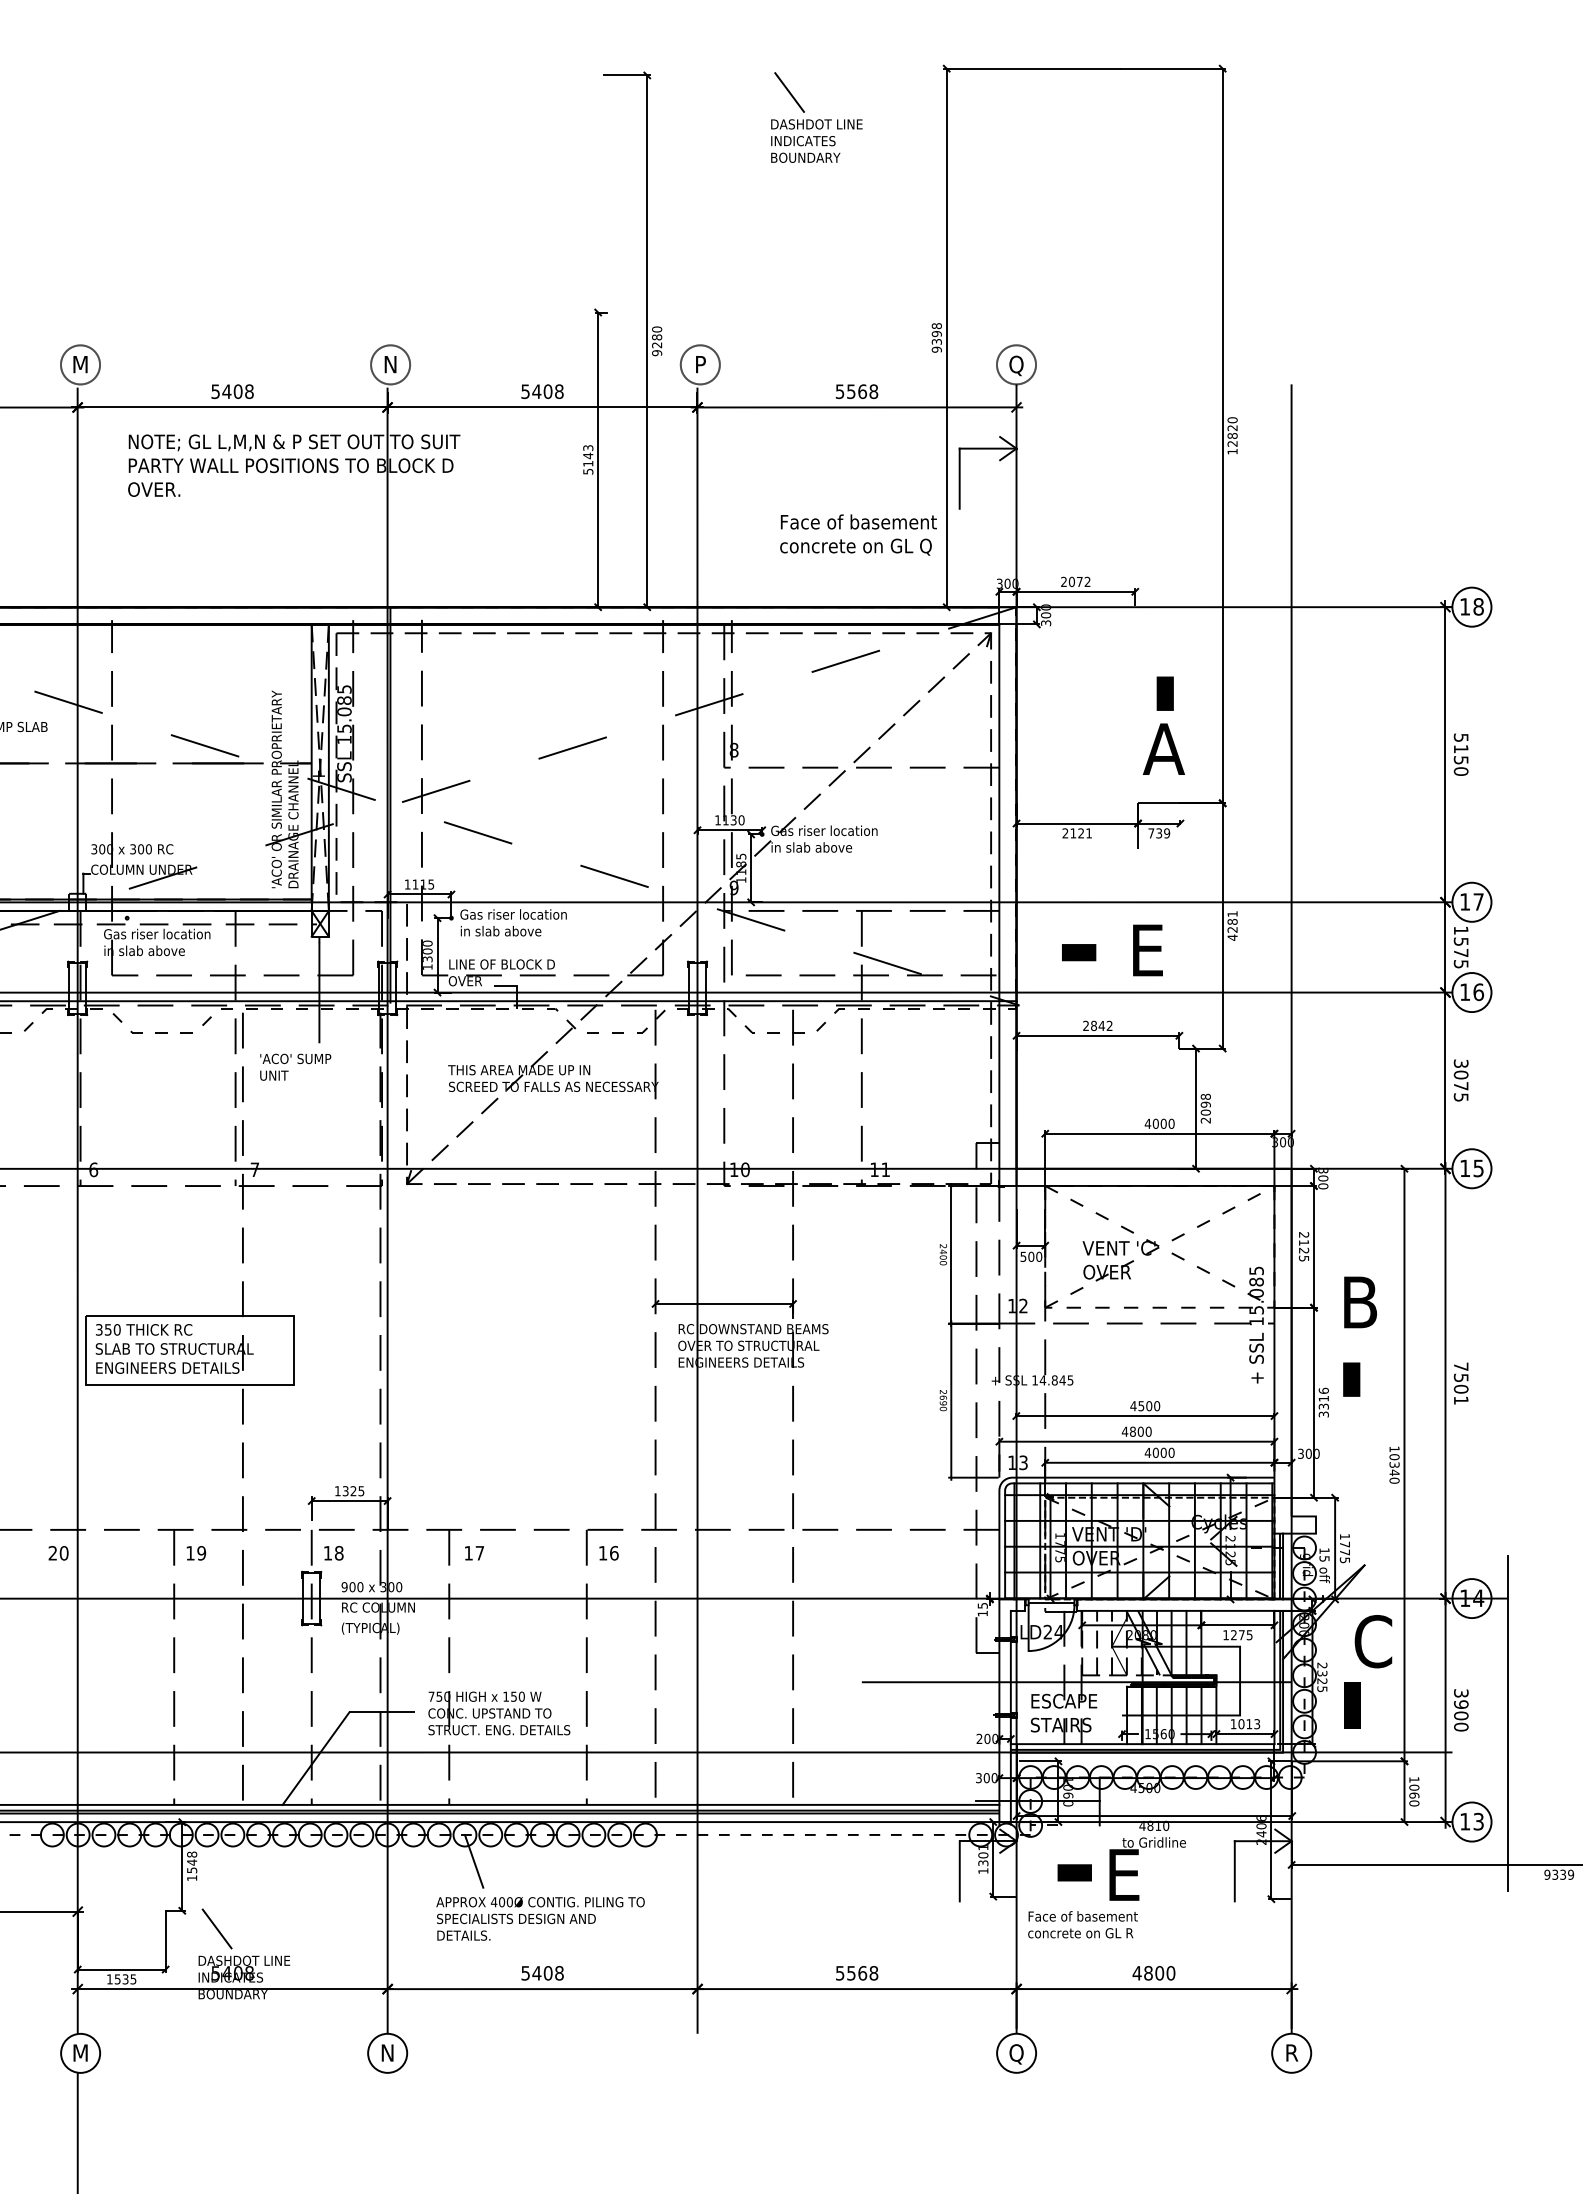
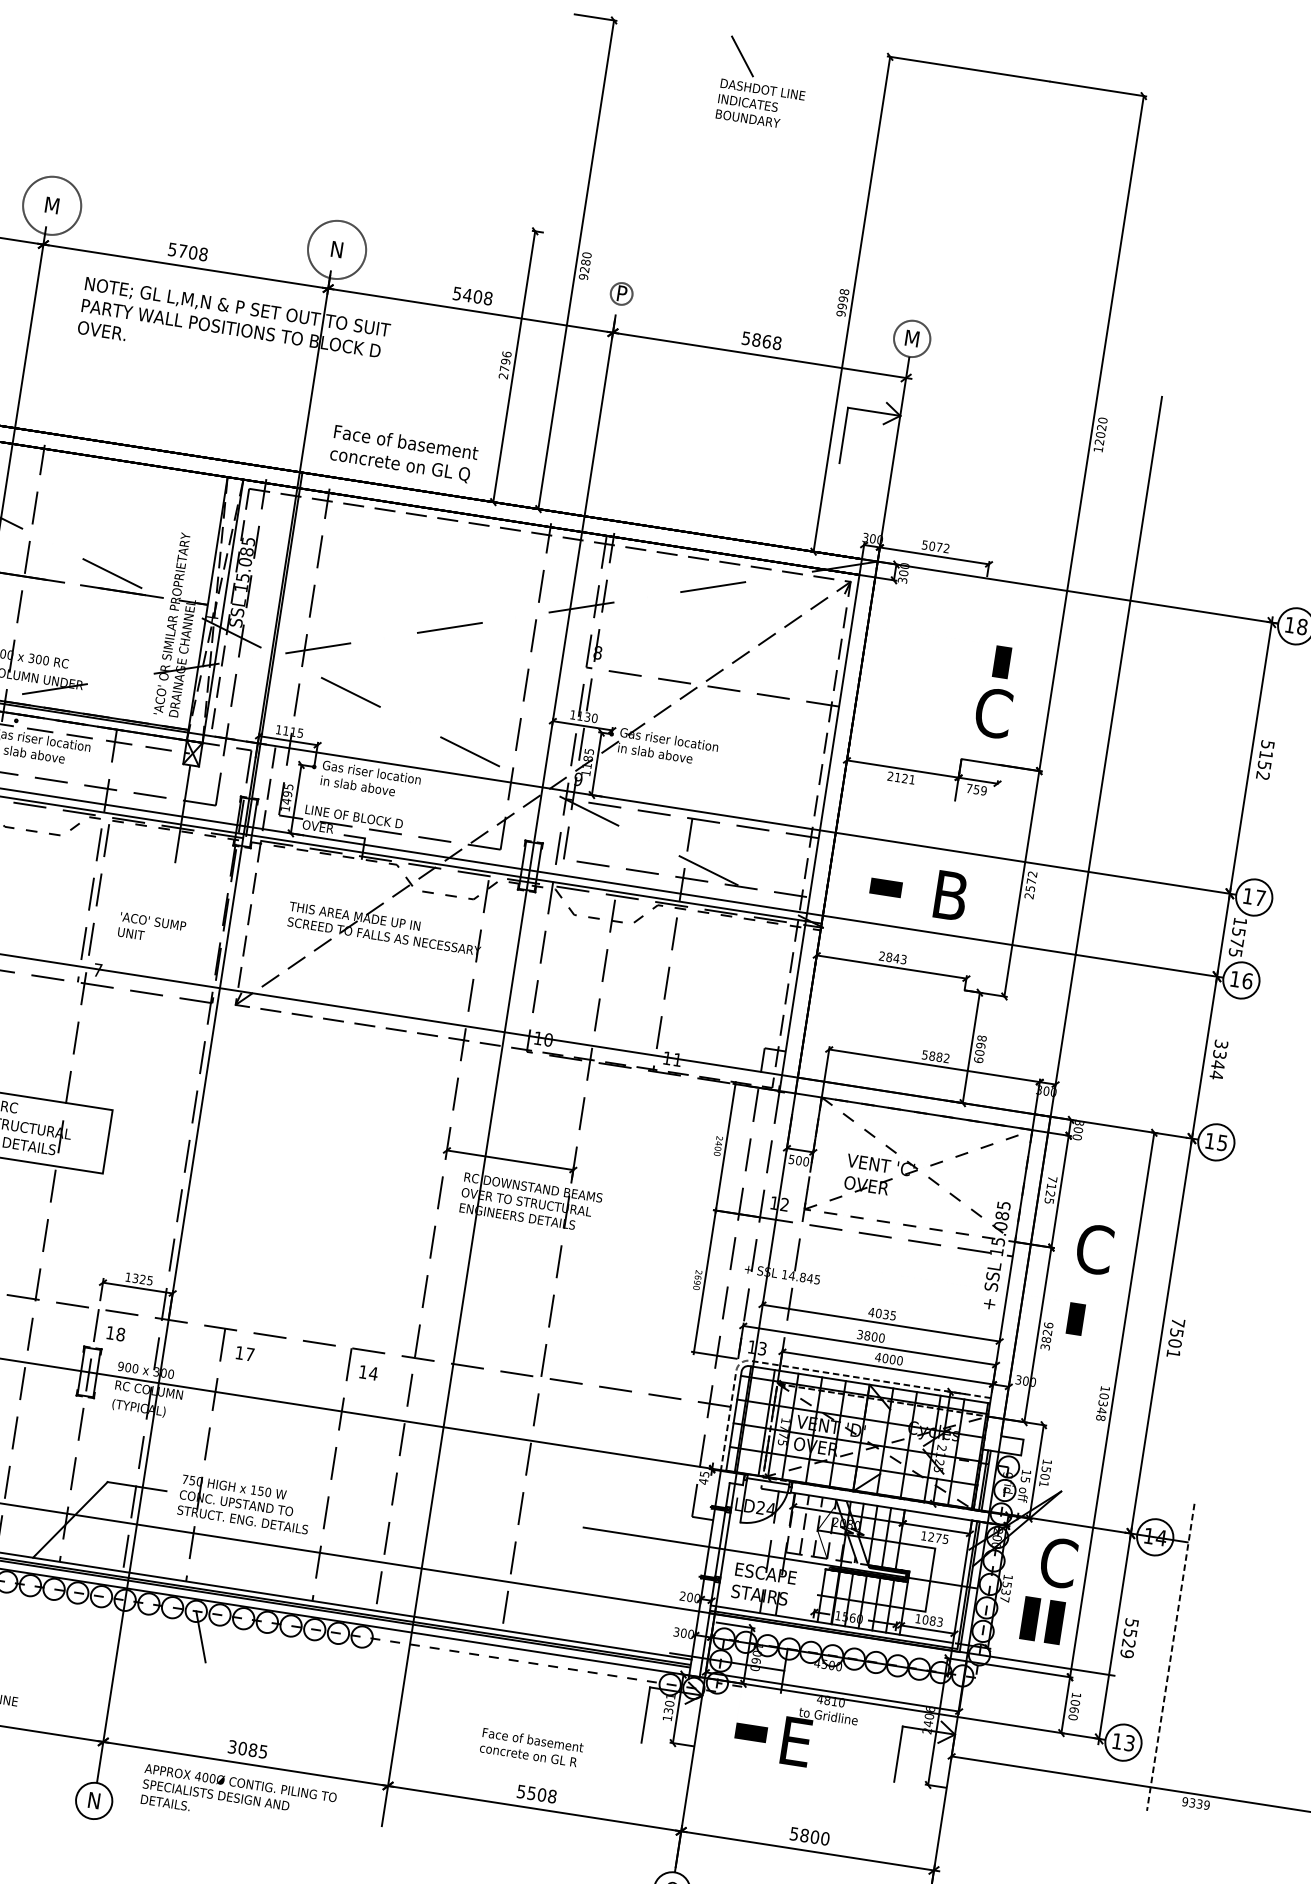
text: (936, 341) -> (842, 306), 9398 -> 9998
circle: (80, 364) -> (52, 205), size x1.6
circle: (390, 364) -> (337, 249), size x1.6
circle: (699, 364) -> (620, 293), size x0.6
text: (1016, 365) -> (912, 339), Q -> M
text: (226, 391) -> (182, 251), 5408 -> 5708
text: (851, 391) -> (756, 339), 5568 -> 5868
text: (1232, 435) -> (1100, 434), 12820 -> 12020
text: (588, 459) -> (505, 365), 5143 -> 2796
text: (858, 534) -> (404, 453), moved
text: (1063, 581) -> (924, 544), 2072 -> 5072
text: (1163, 748) -> (992, 712), A -> C
text: (1460, 771) -> (1262, 775), 5150 -> 5152
text: (1158, 832) -> (976, 788), 739 -> 759
text: (1232, 925) -> (1030, 884), 4281 -> 2572
text: (1152, 950) -> (953, 896), E -> B
text: (427, 951) -> (287, 794), 1300 -> 1495
text: (1109, 1026) -> (903, 960), 2842 -> 2843
text: (295, 1066) -> (151, 928), moved
text: (1460, 1086) -> (1217, 1065), 3075 -> 3344
text: (1205, 1120) -> (978, 1060), 2098 -> 6098
text: (1159, 1123) -> (935, 1056), 4000 -> 5882
text: (1304, 1234) -> (1053, 1178), 2125 -> 7125
text: (1359, 1302) -> (1093, 1249), B -> C
text: (1323, 1402) -> (1046, 1336), 3316 -> 3826
text: (1149, 1406) -> (886, 1314), 4500 -> 4035
text: (1124, 1431) -> (859, 1334), 4800 -> 3800
line: (1072, 1477) -> (805, 1369), solid -> dashed
text: (1394, 1480) -> (1100, 1417), 10340 -> 10348
text: (613, 1552) -> (372, 1372), 16 -> 14
text: (1344, 1552) -> (1044, 1476), 1775 -> 1501
text: (982, 1613) -> (703, 1481), 15 -> 45
text: (1322, 1677) -> (1006, 1588), 2325 -> 1537
line: (1379, 1705) -> (1055, 1622), added
text: (1461, 1710) -> (1129, 1638), 3900 -> 5529
text: (1249, 1724) -> (932, 1621), 1013 -> 1083
line: (1508, 1724) -> (1170, 1658), solid -> dashed
text: (540, 1918) -> (238, 1798), moved
text: (1082, 1924) -> (531, 1747), moved
text: (542, 1973) -> (247, 1749), 5408 -> 3085
text: (862, 1973) -> (541, 1795), 5568 -> 5508
text: (1136, 1973) -> (793, 1834), 4800 -> 5800

